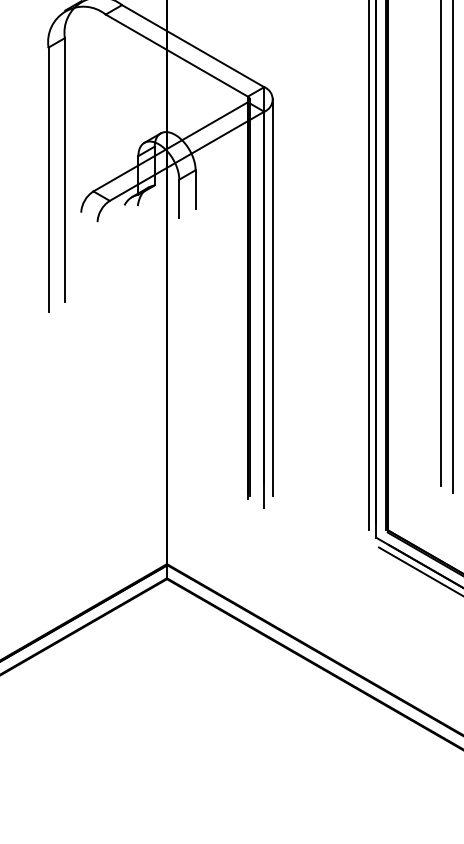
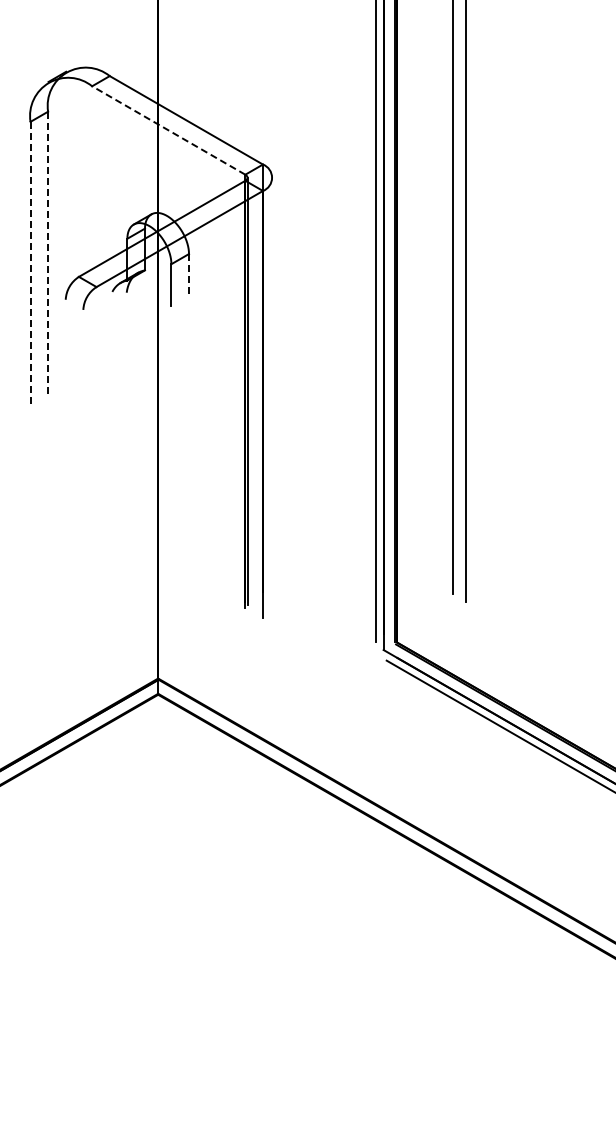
line: (176, 55) -> (168, 130), solid -> dashed
line: (65, 170) -> (48, 254), solid -> dashed
line: (48, 179) -> (30, 264), solid -> dashed
line: (196, 189) -> (189, 274), solid -> dashed
line: (273, 296) -> (272, 390), removed

